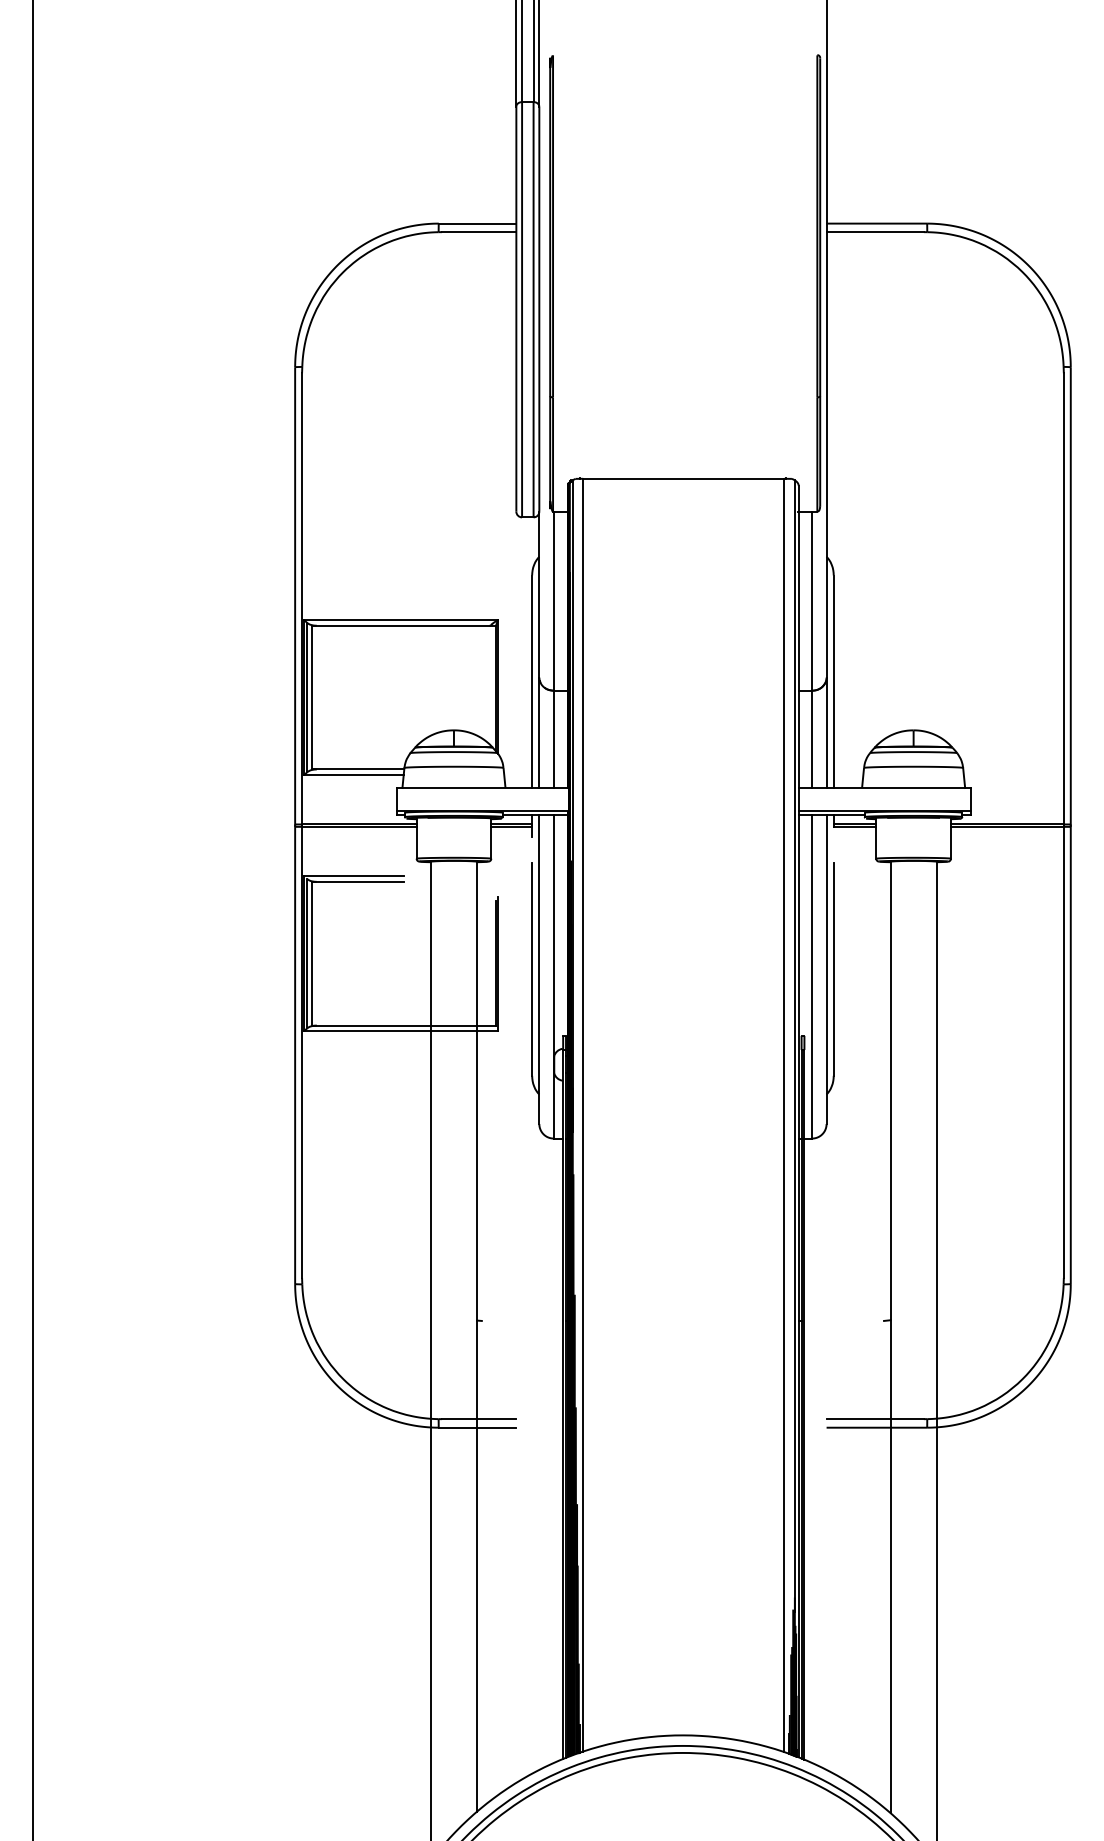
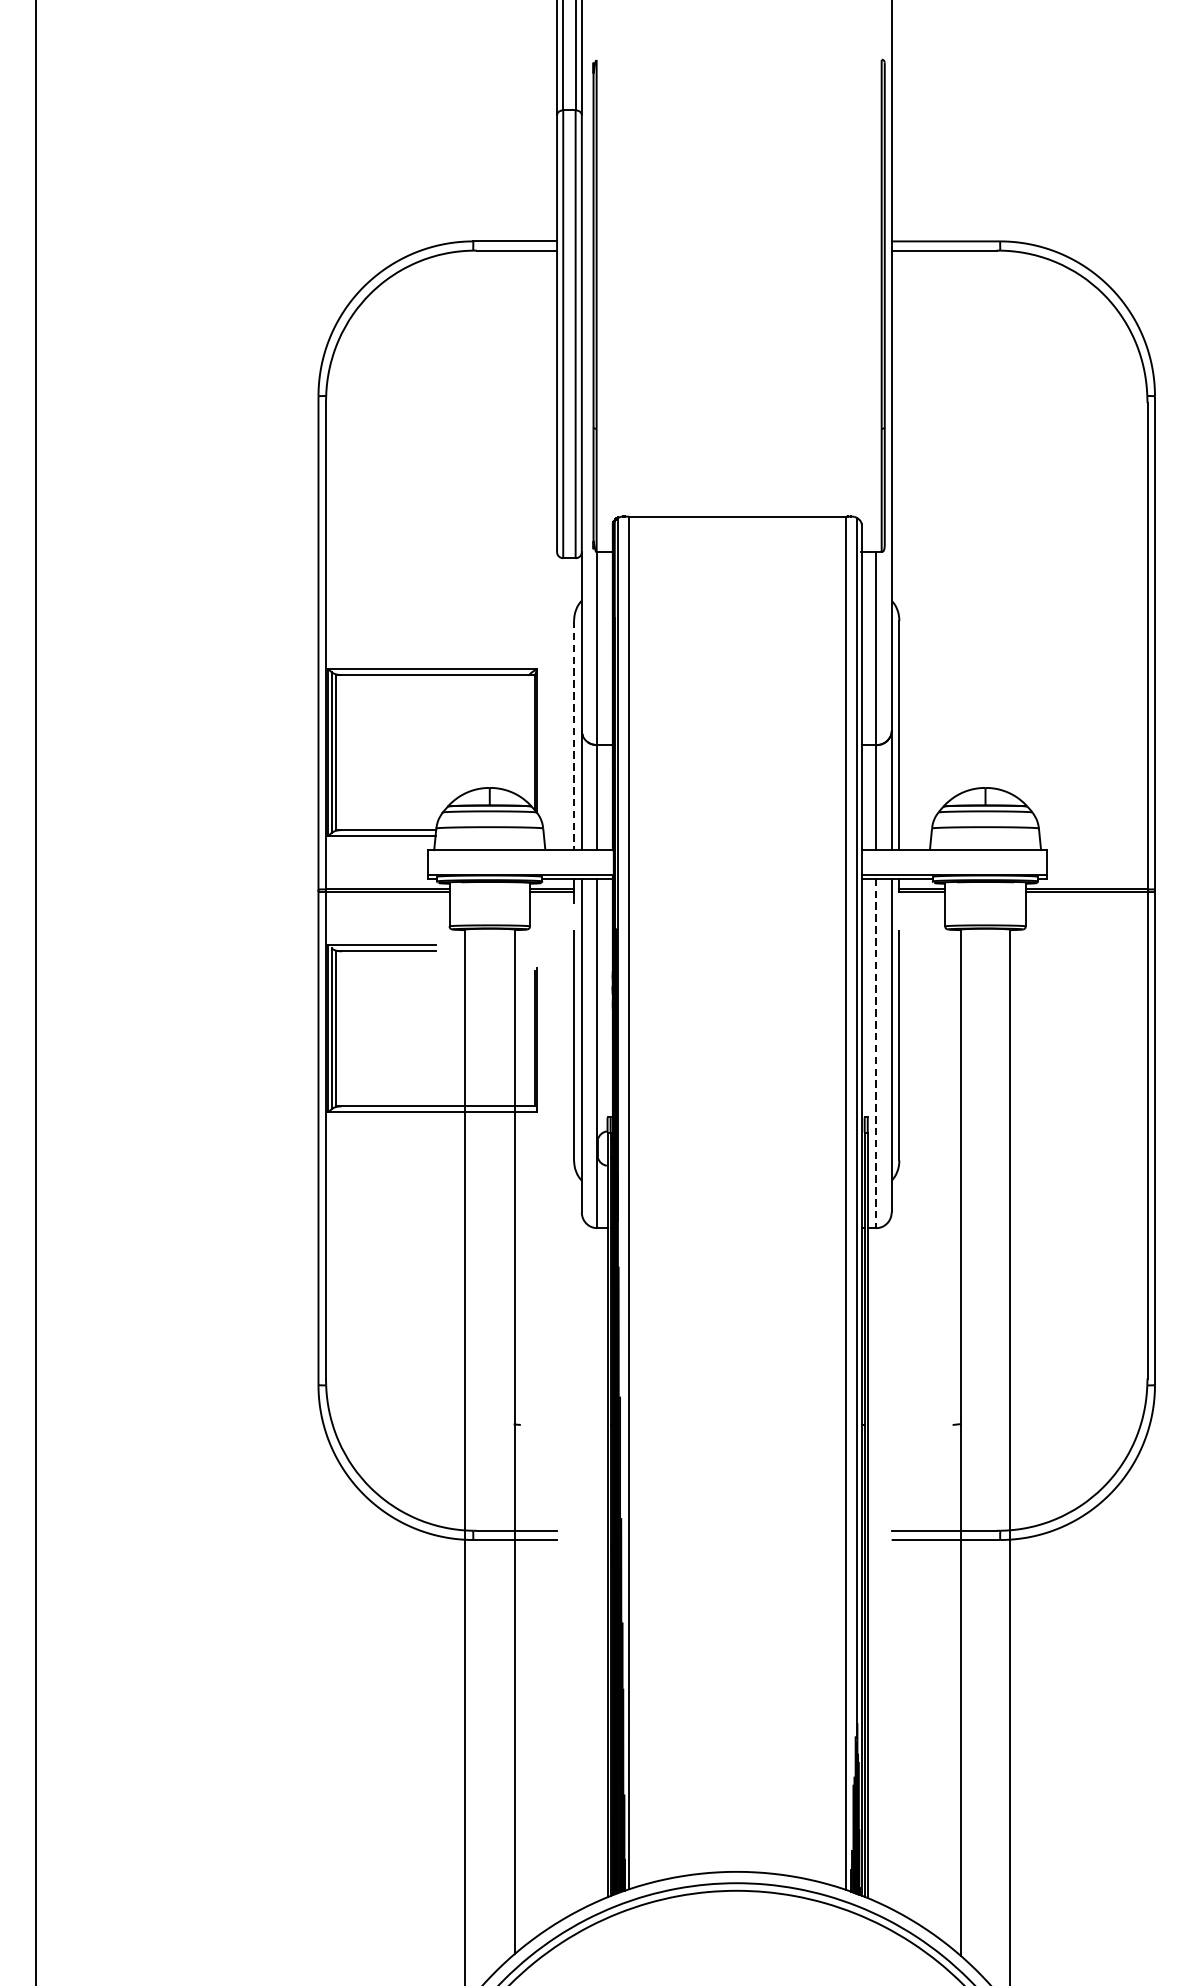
line: (532, 682) -> (574, 736), solid -> dashed
line: (812, 977) -> (876, 1054), solid -> dashed

